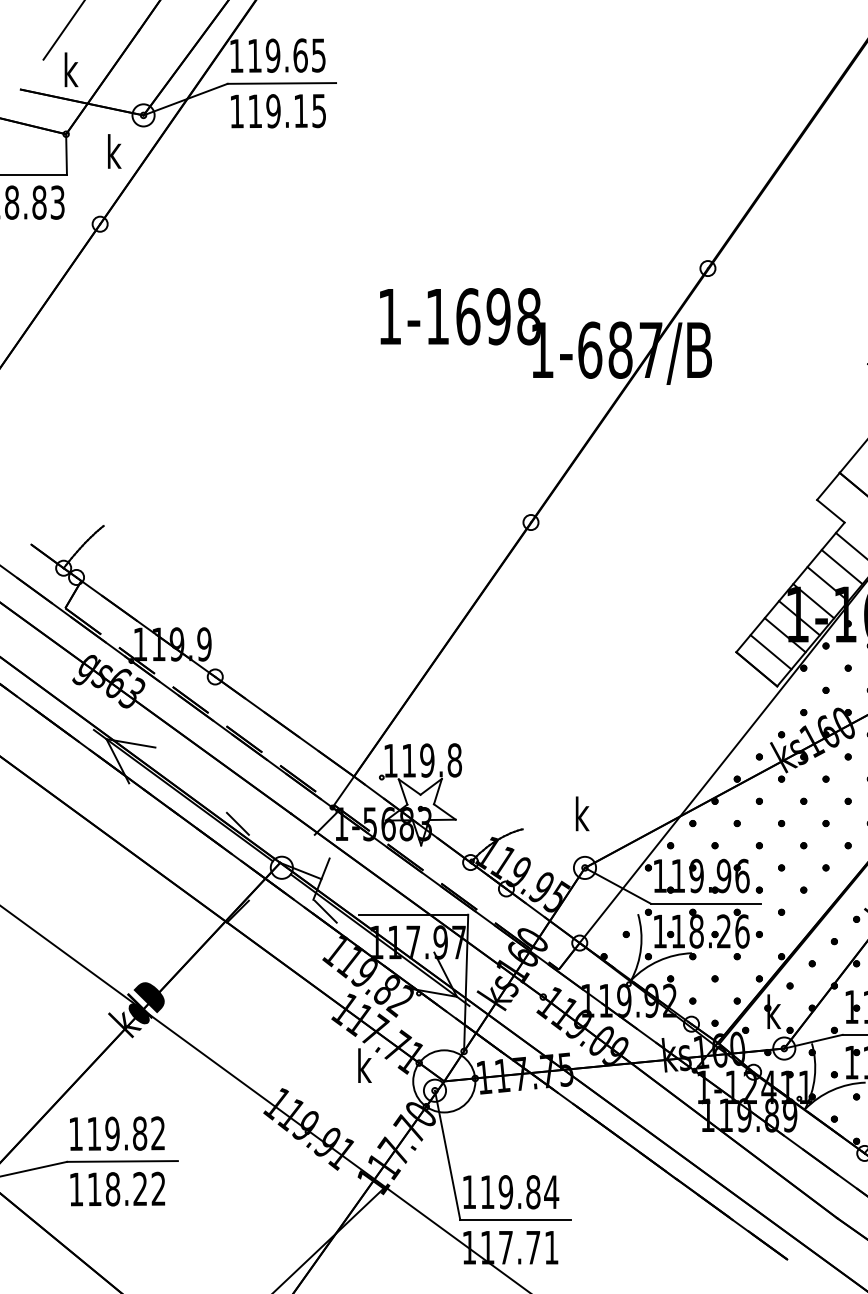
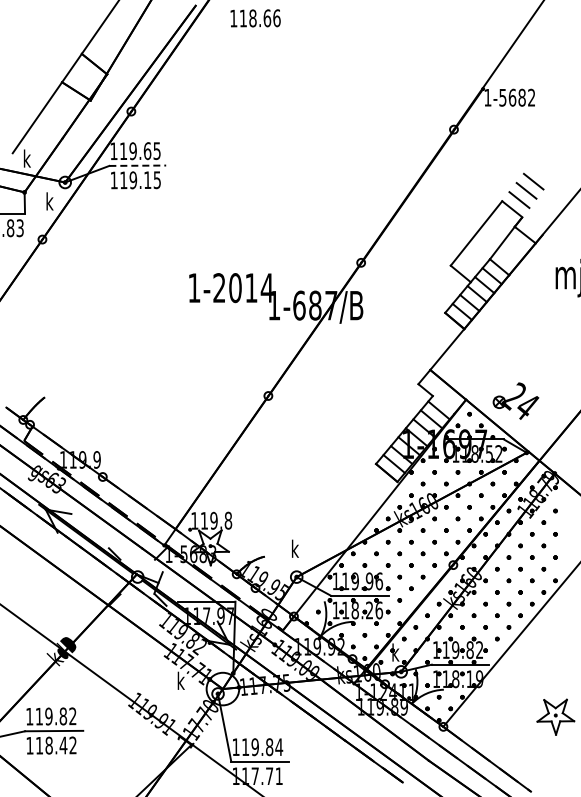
line: (283, 82) -> (138, 165), solid -> dashed
text: (483, 317) -> (243, 288), 1-1698 -> 1-2014
text: (140, 1188) -> (63, 745), 118.22 -> 118.42

